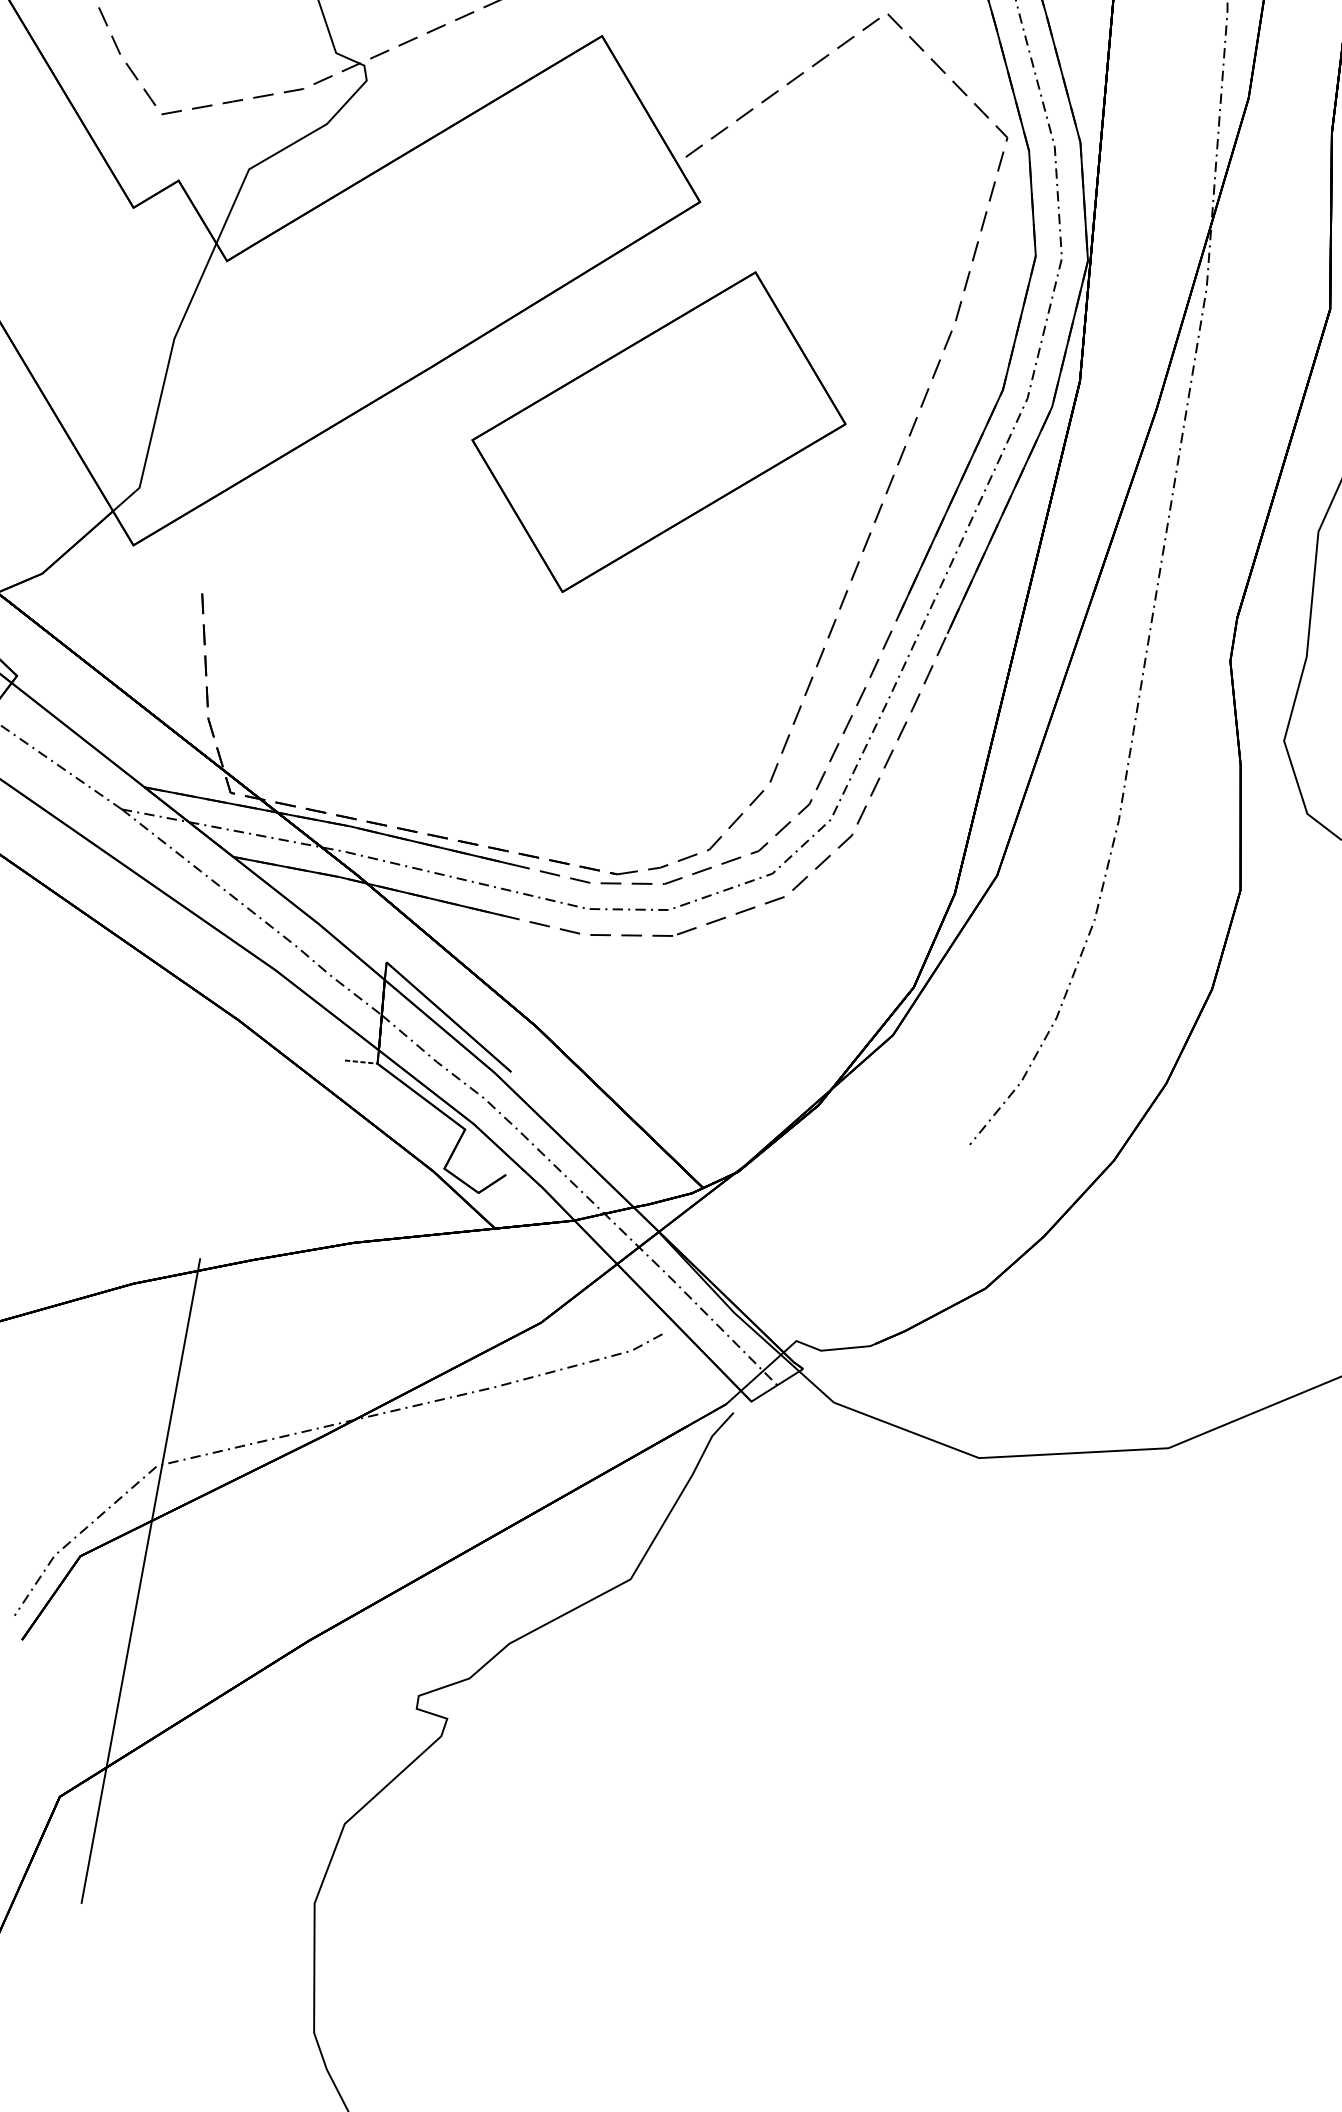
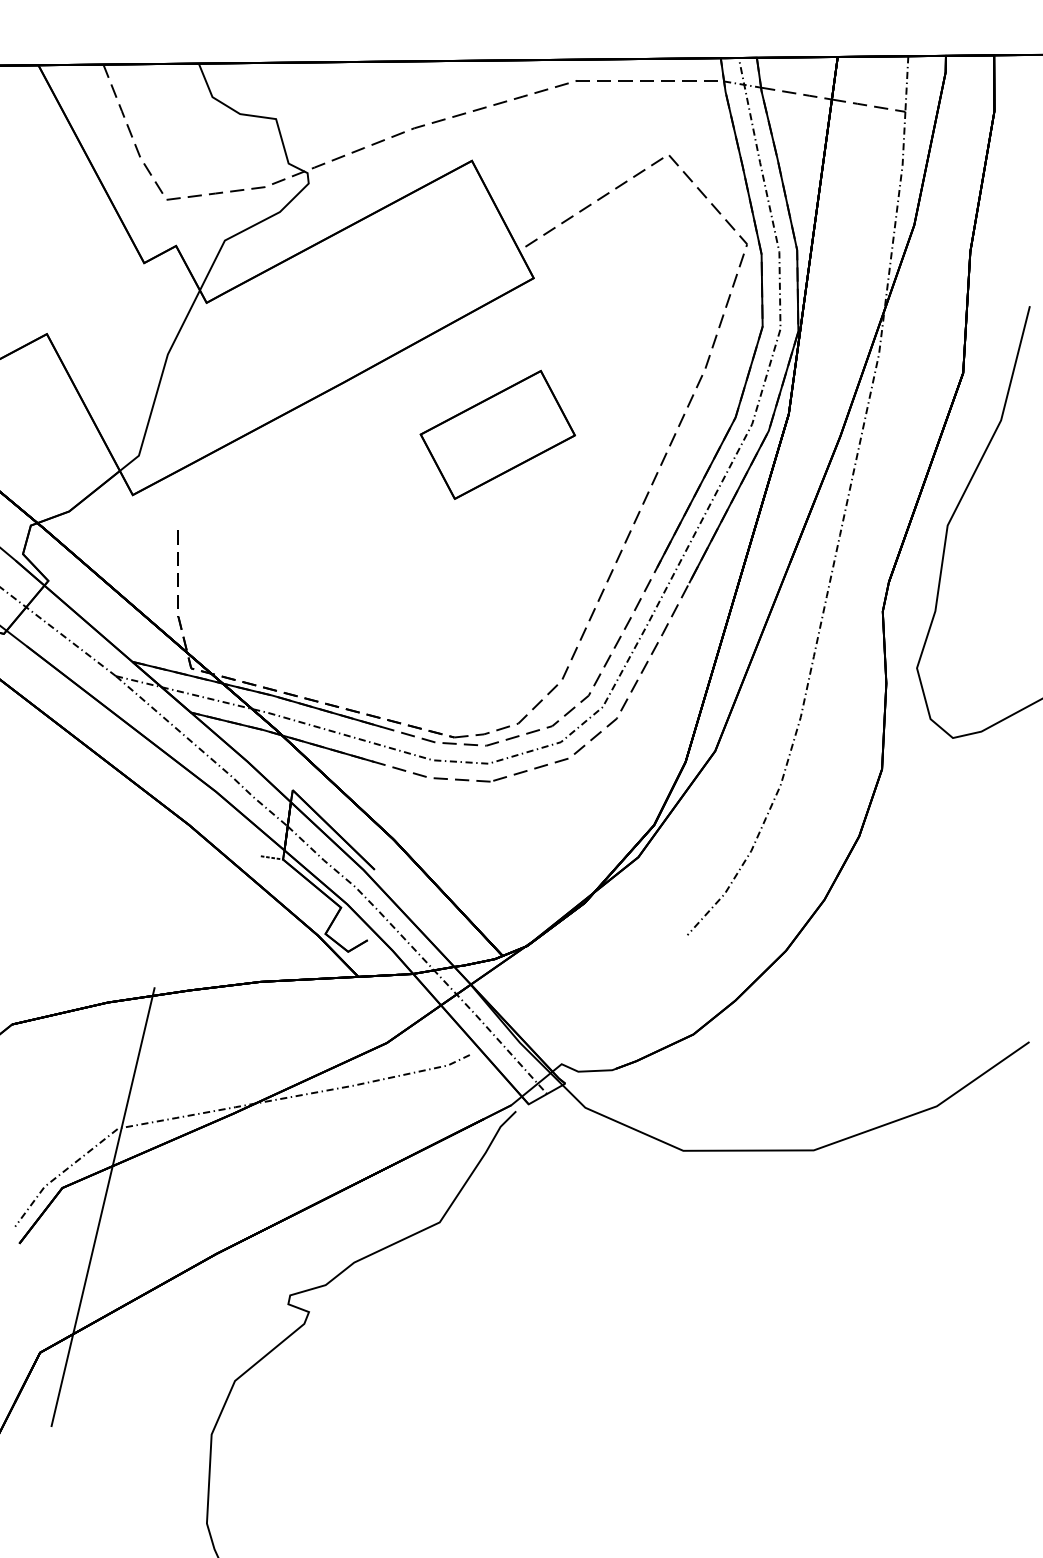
part: (658, 431) -> (497, 434), size x0.6

